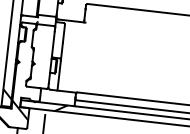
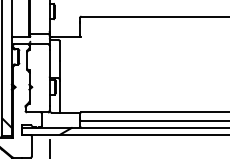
hatch: (20, 110) -> (22, 138), removed

